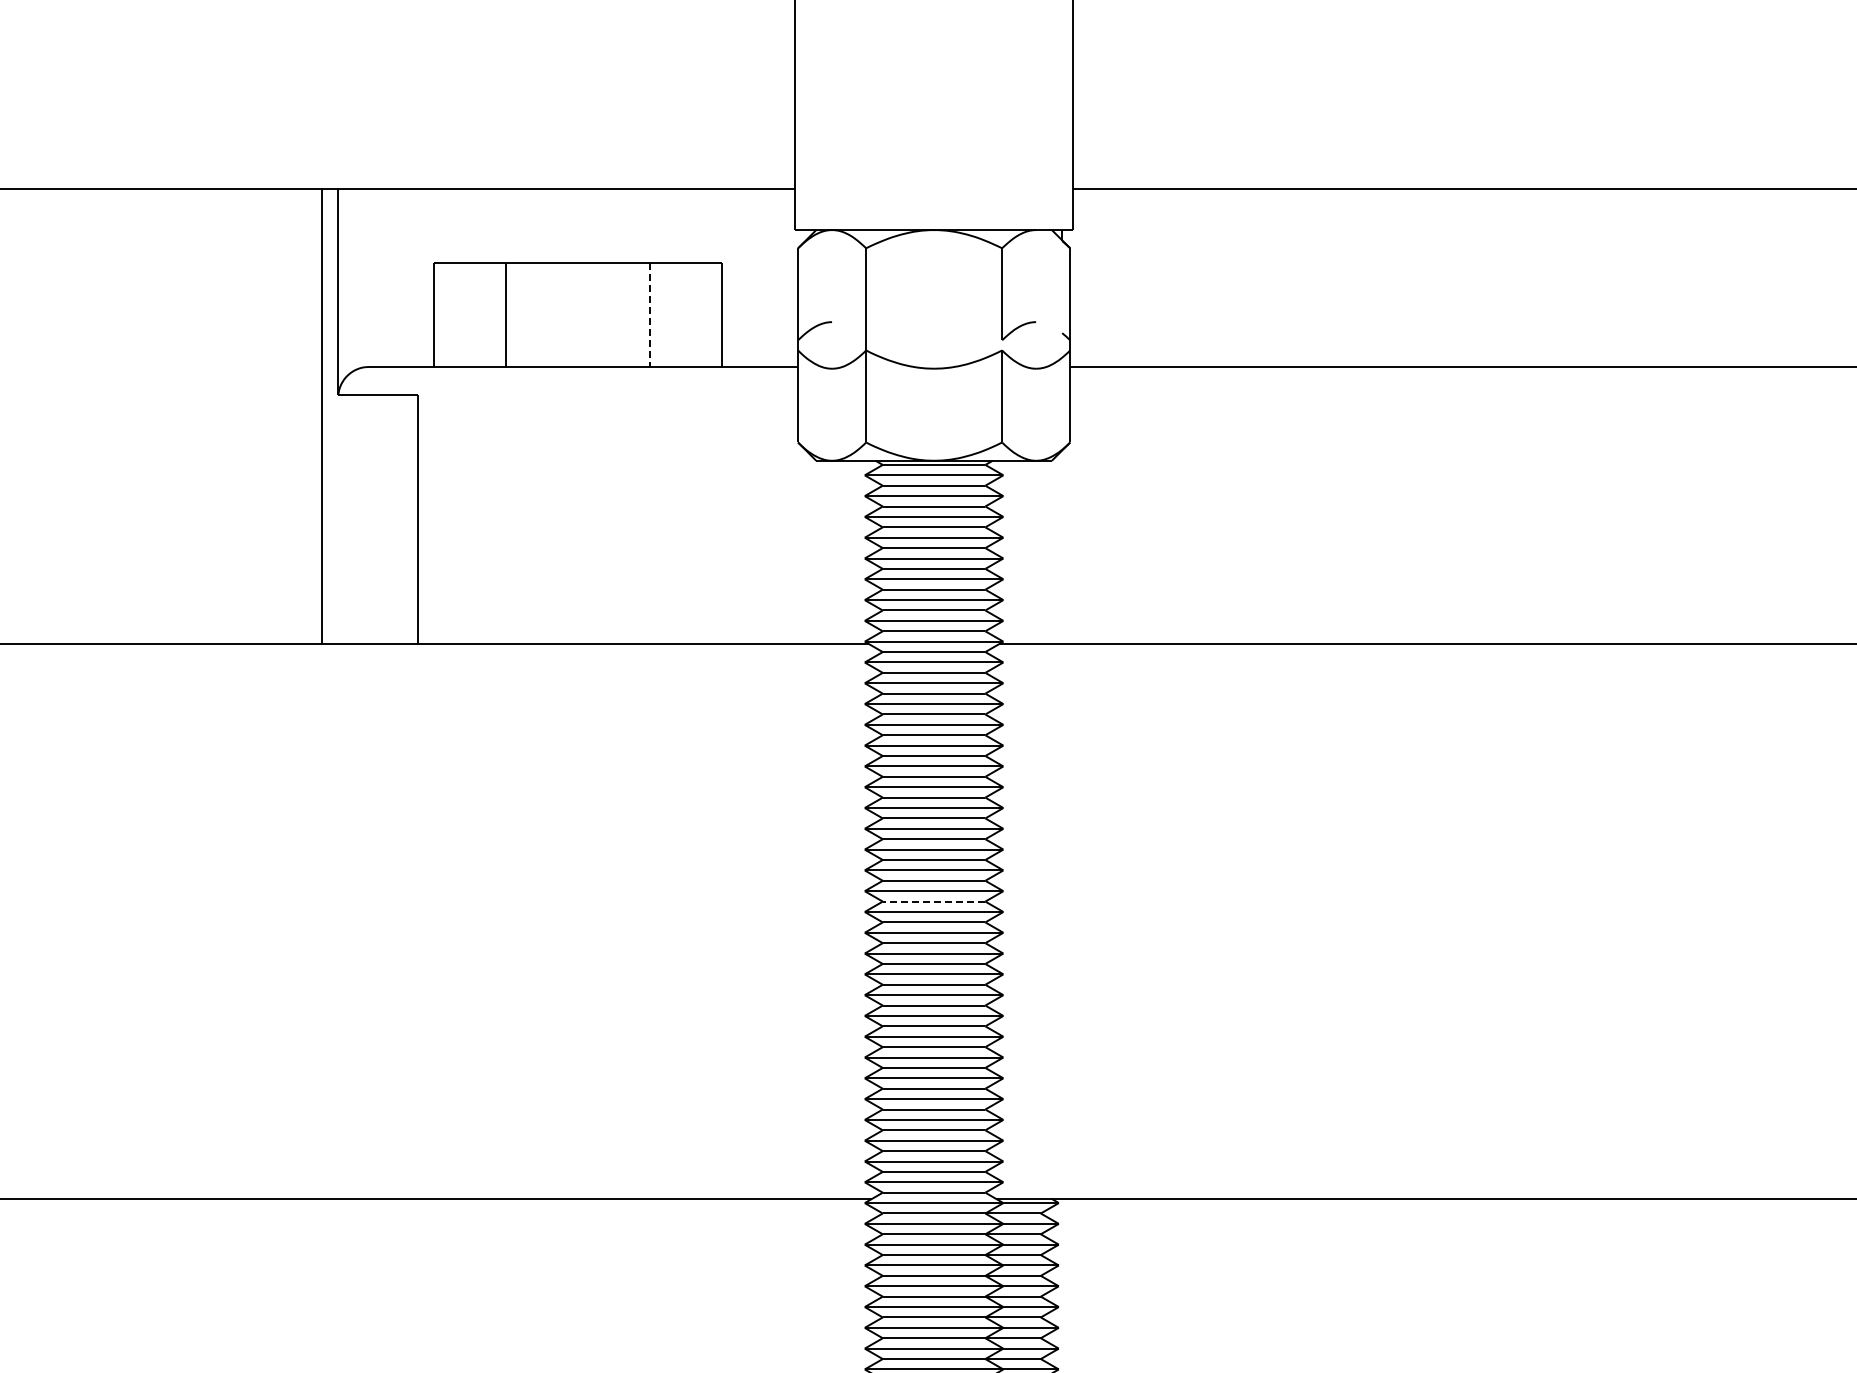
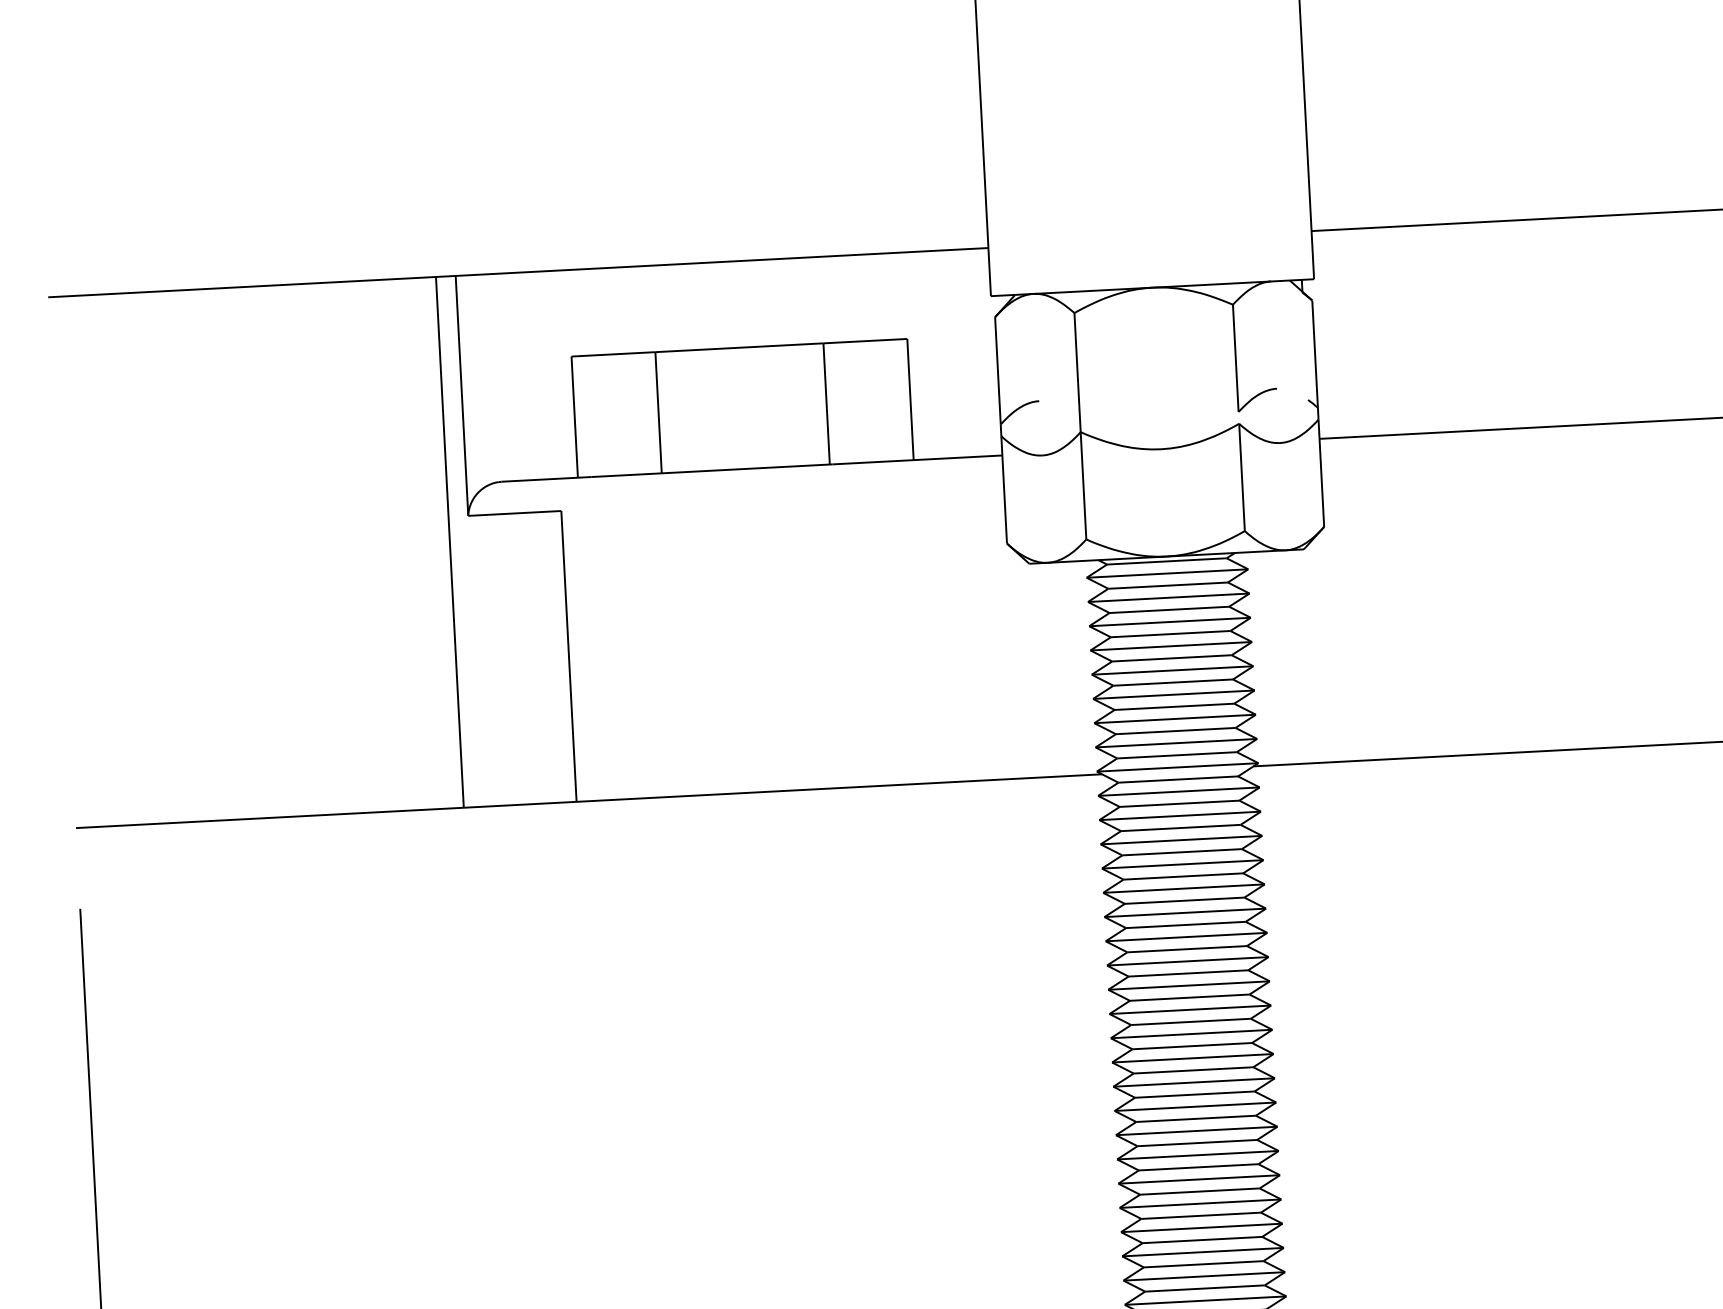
line: (650, 314) -> (827, 403), dashed -> solid
line: (933, 901) -> (1192, 1070), dashed -> solid

